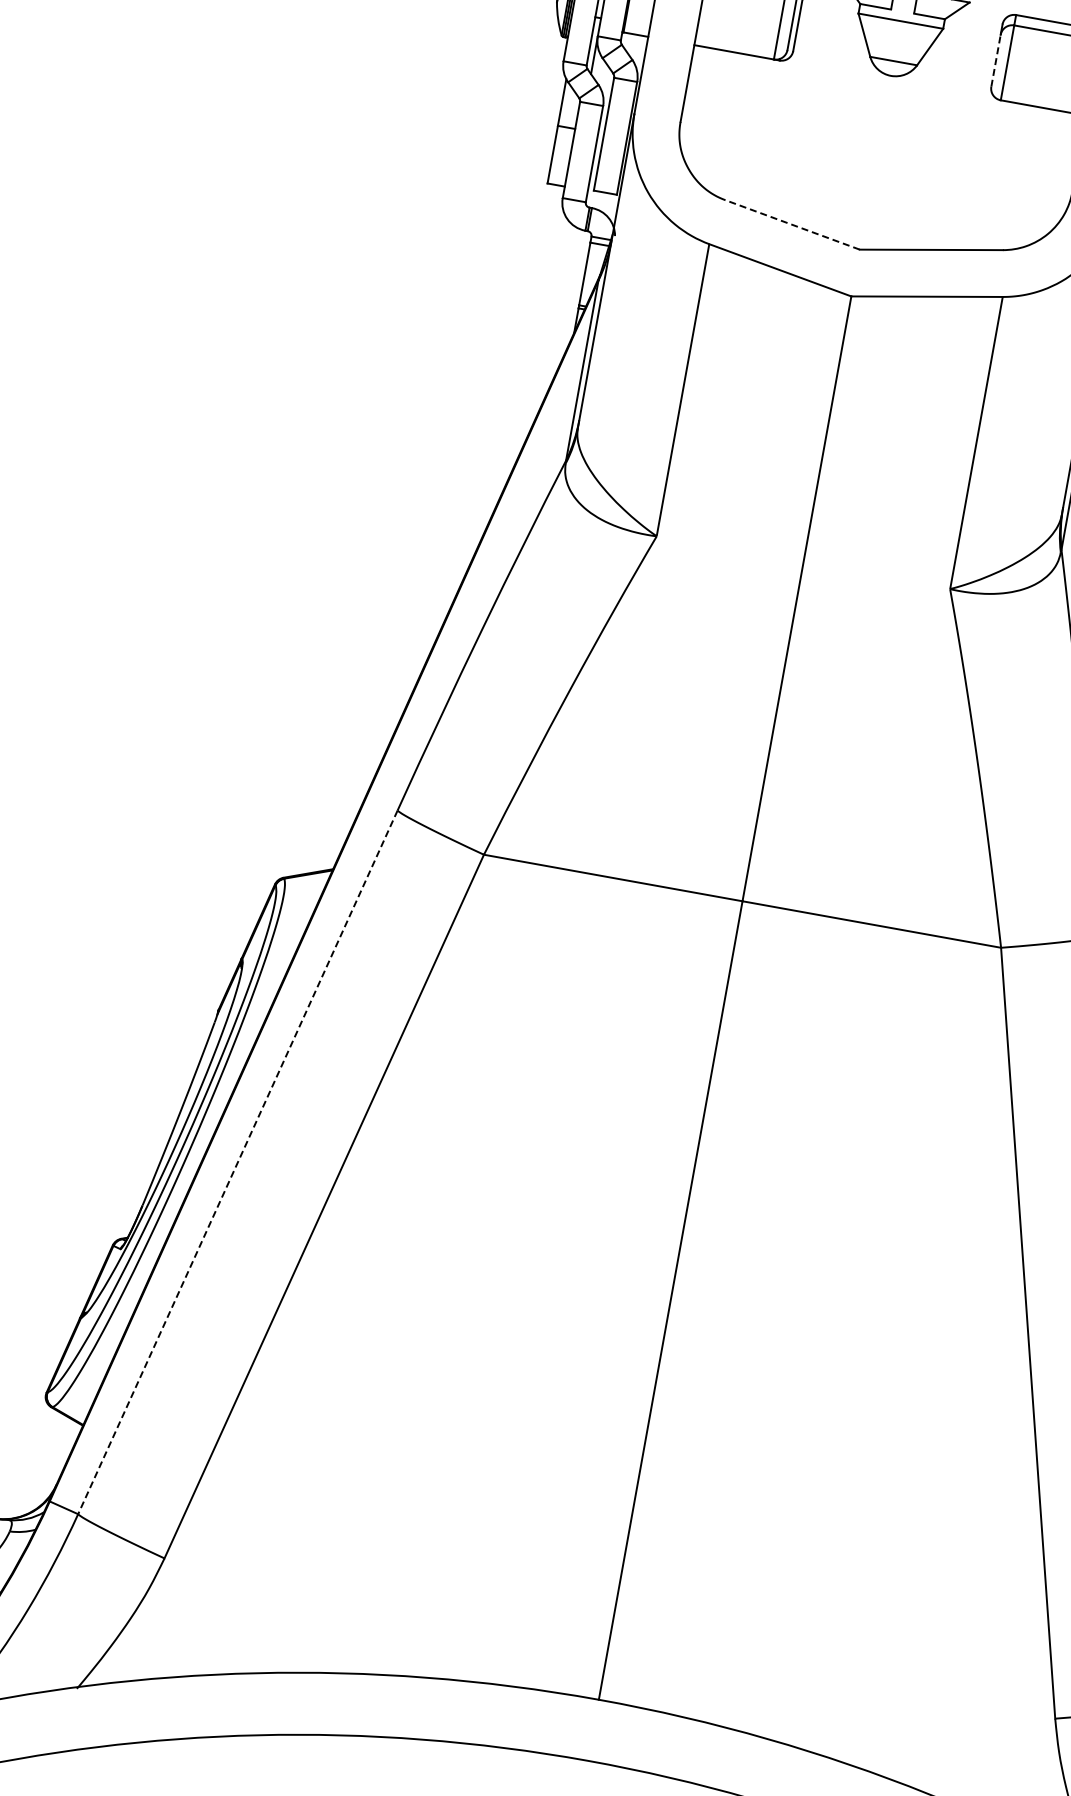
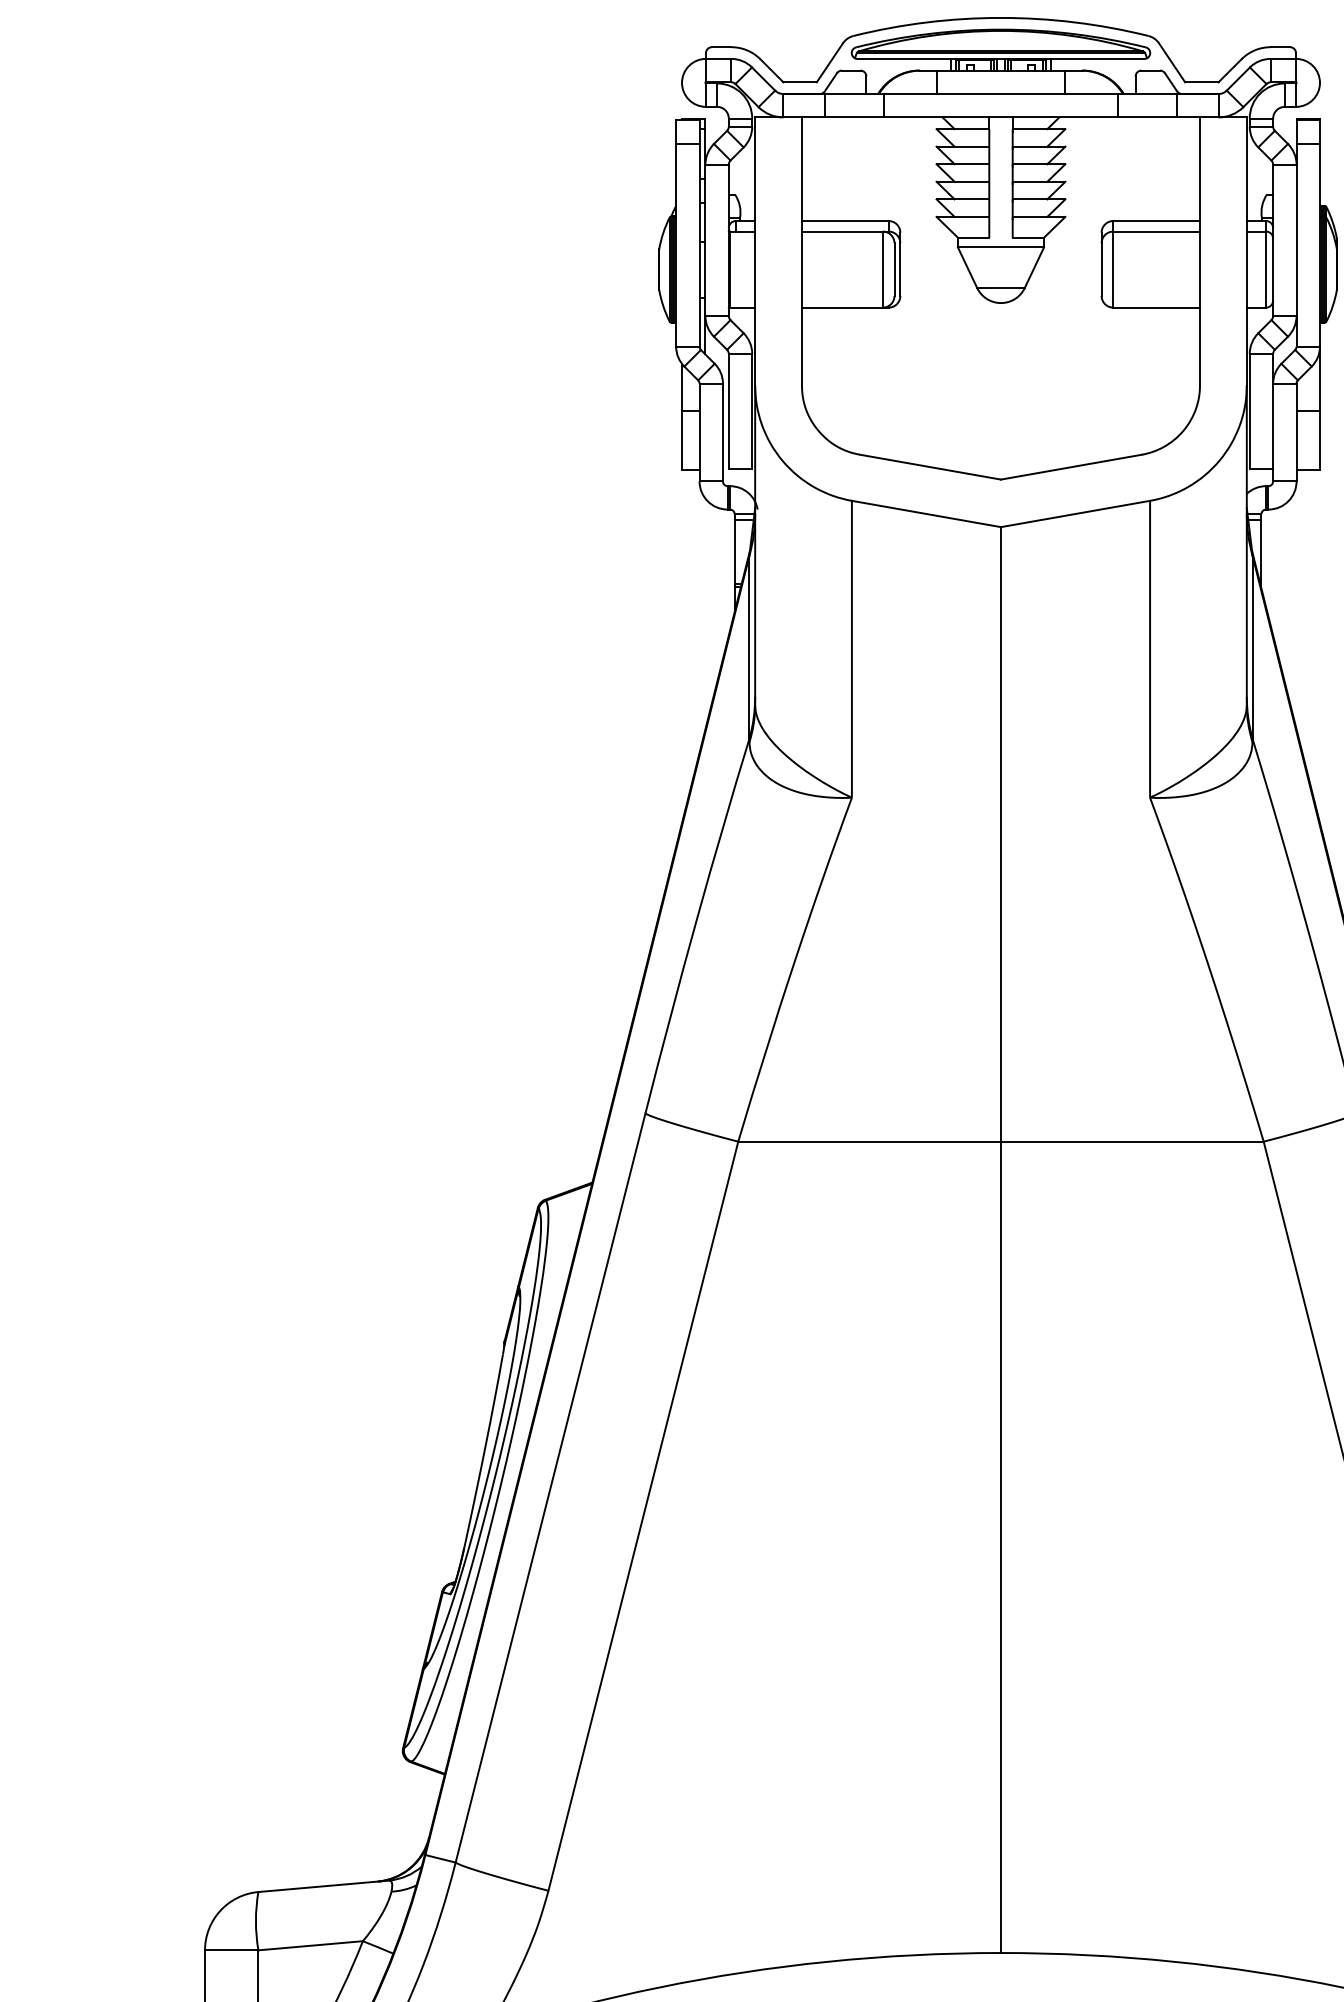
line: (995, 60) -> (1101, 269), dashed -> solid
line: (792, 225) -> (930, 467), dashed -> solid
line: (237, 1162) -> (550, 1488), dashed -> solid

